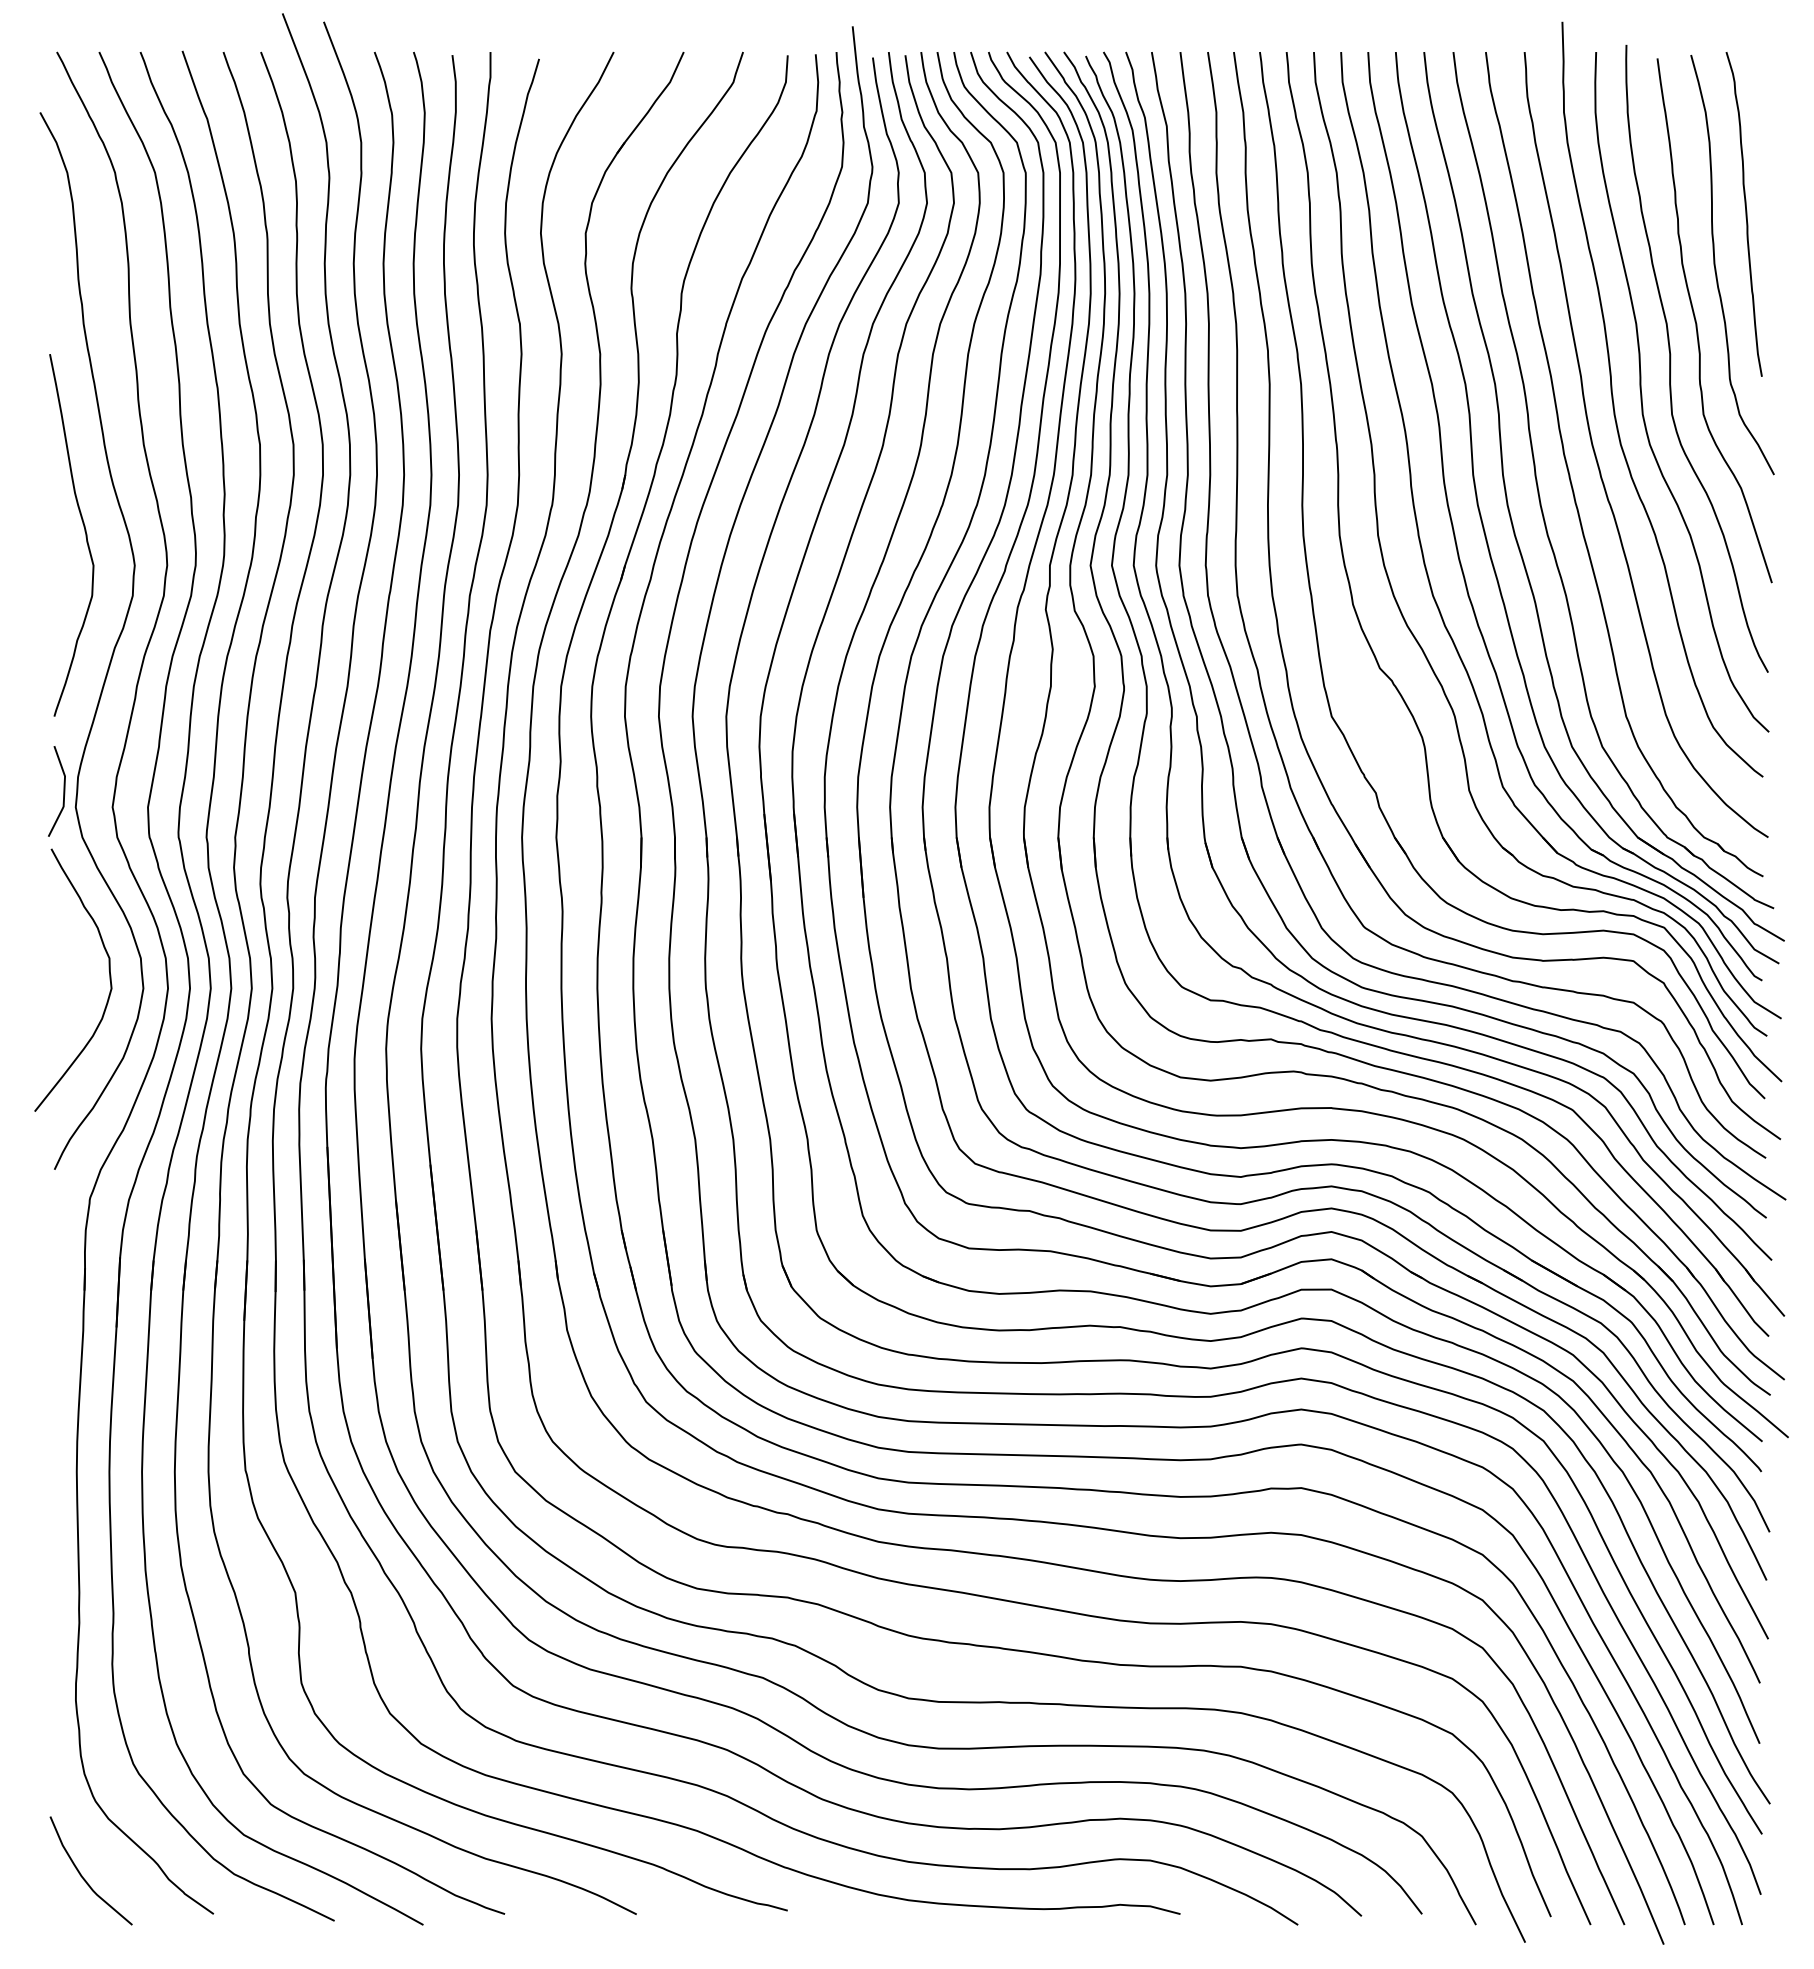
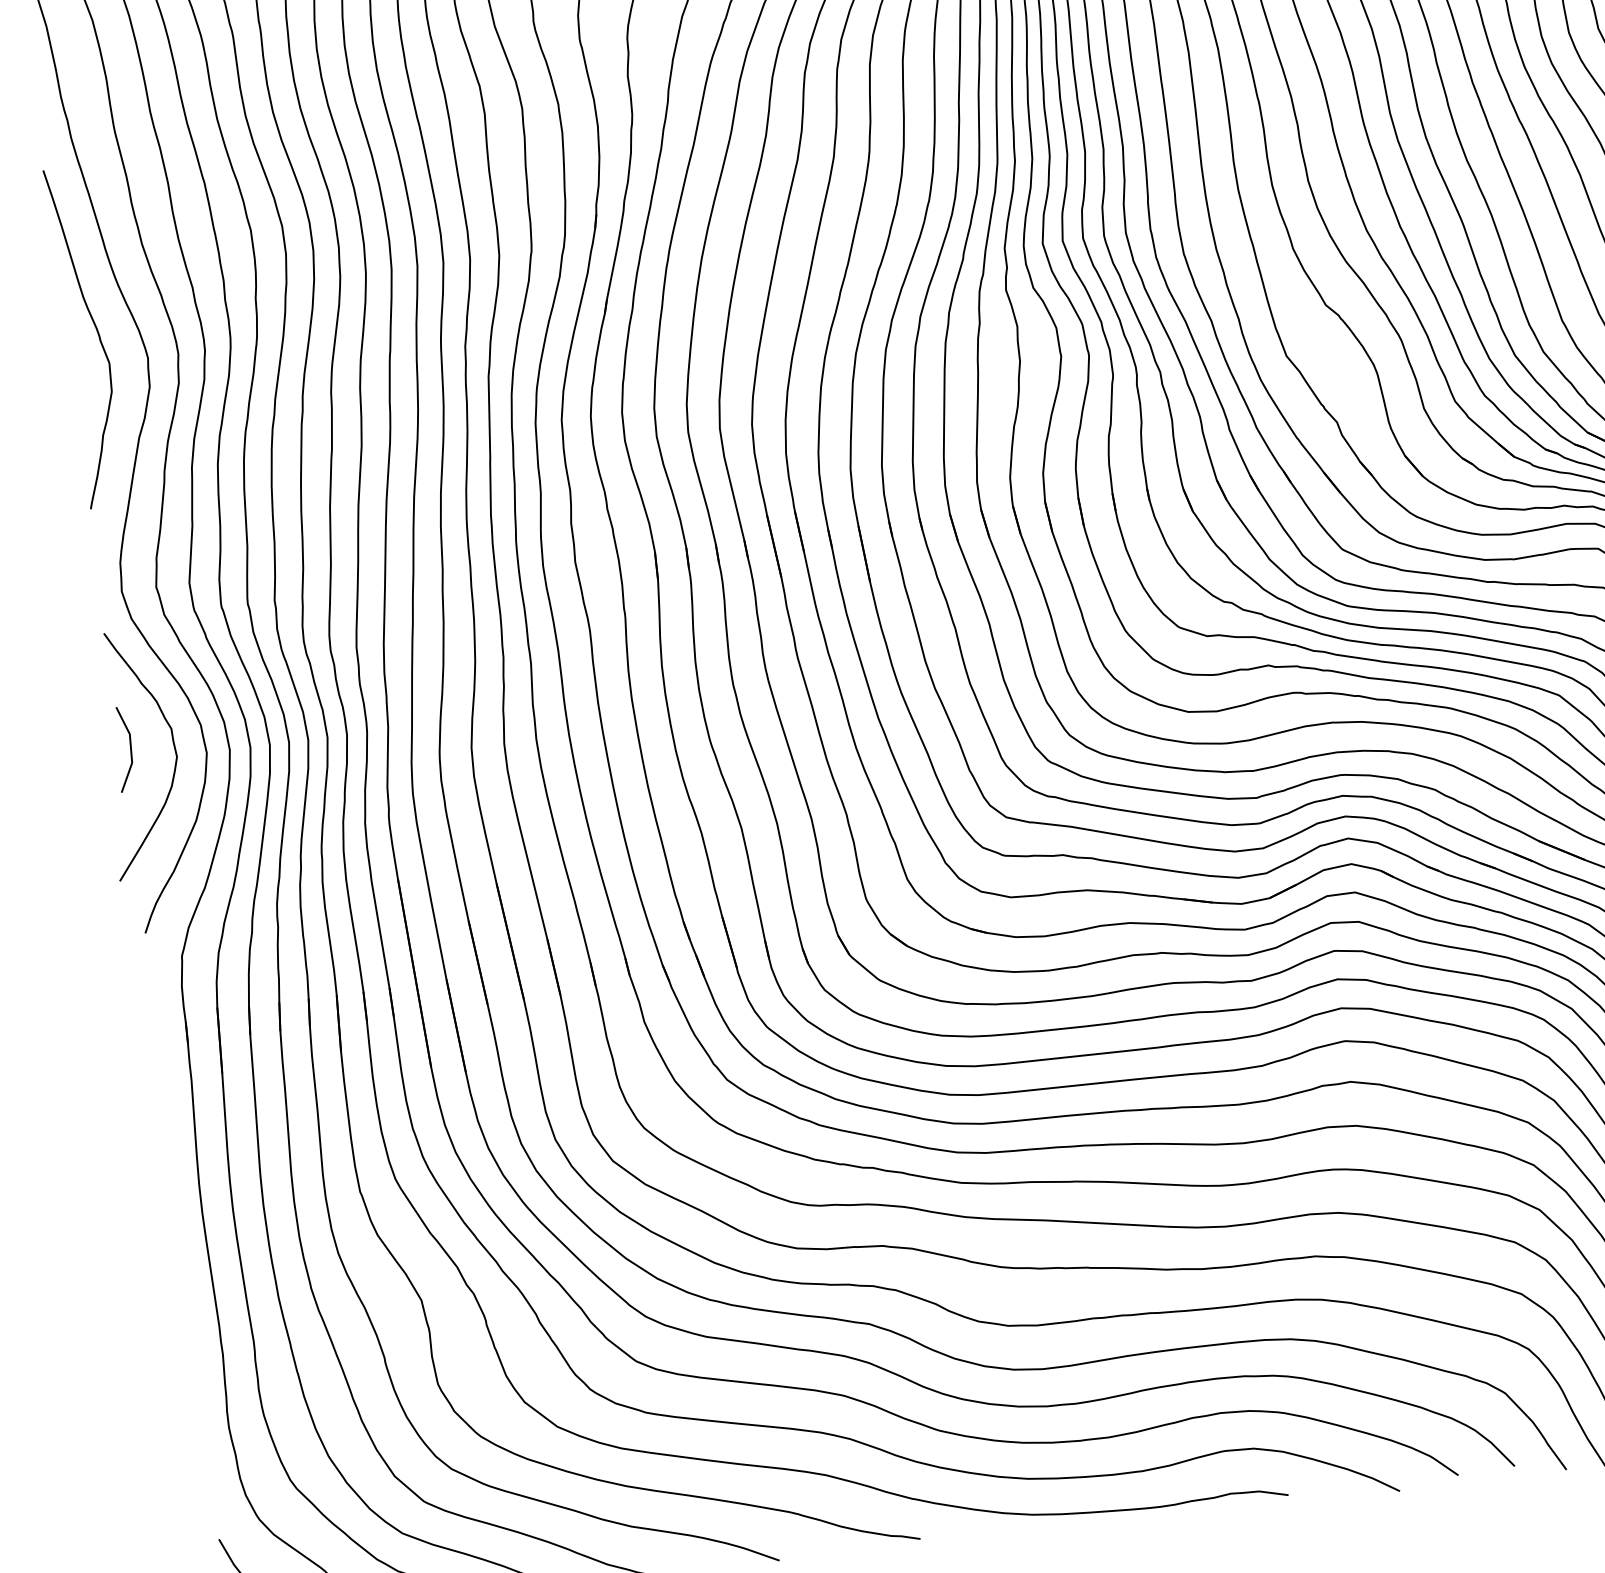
line: (63, 791) -> (130, 748), moved

